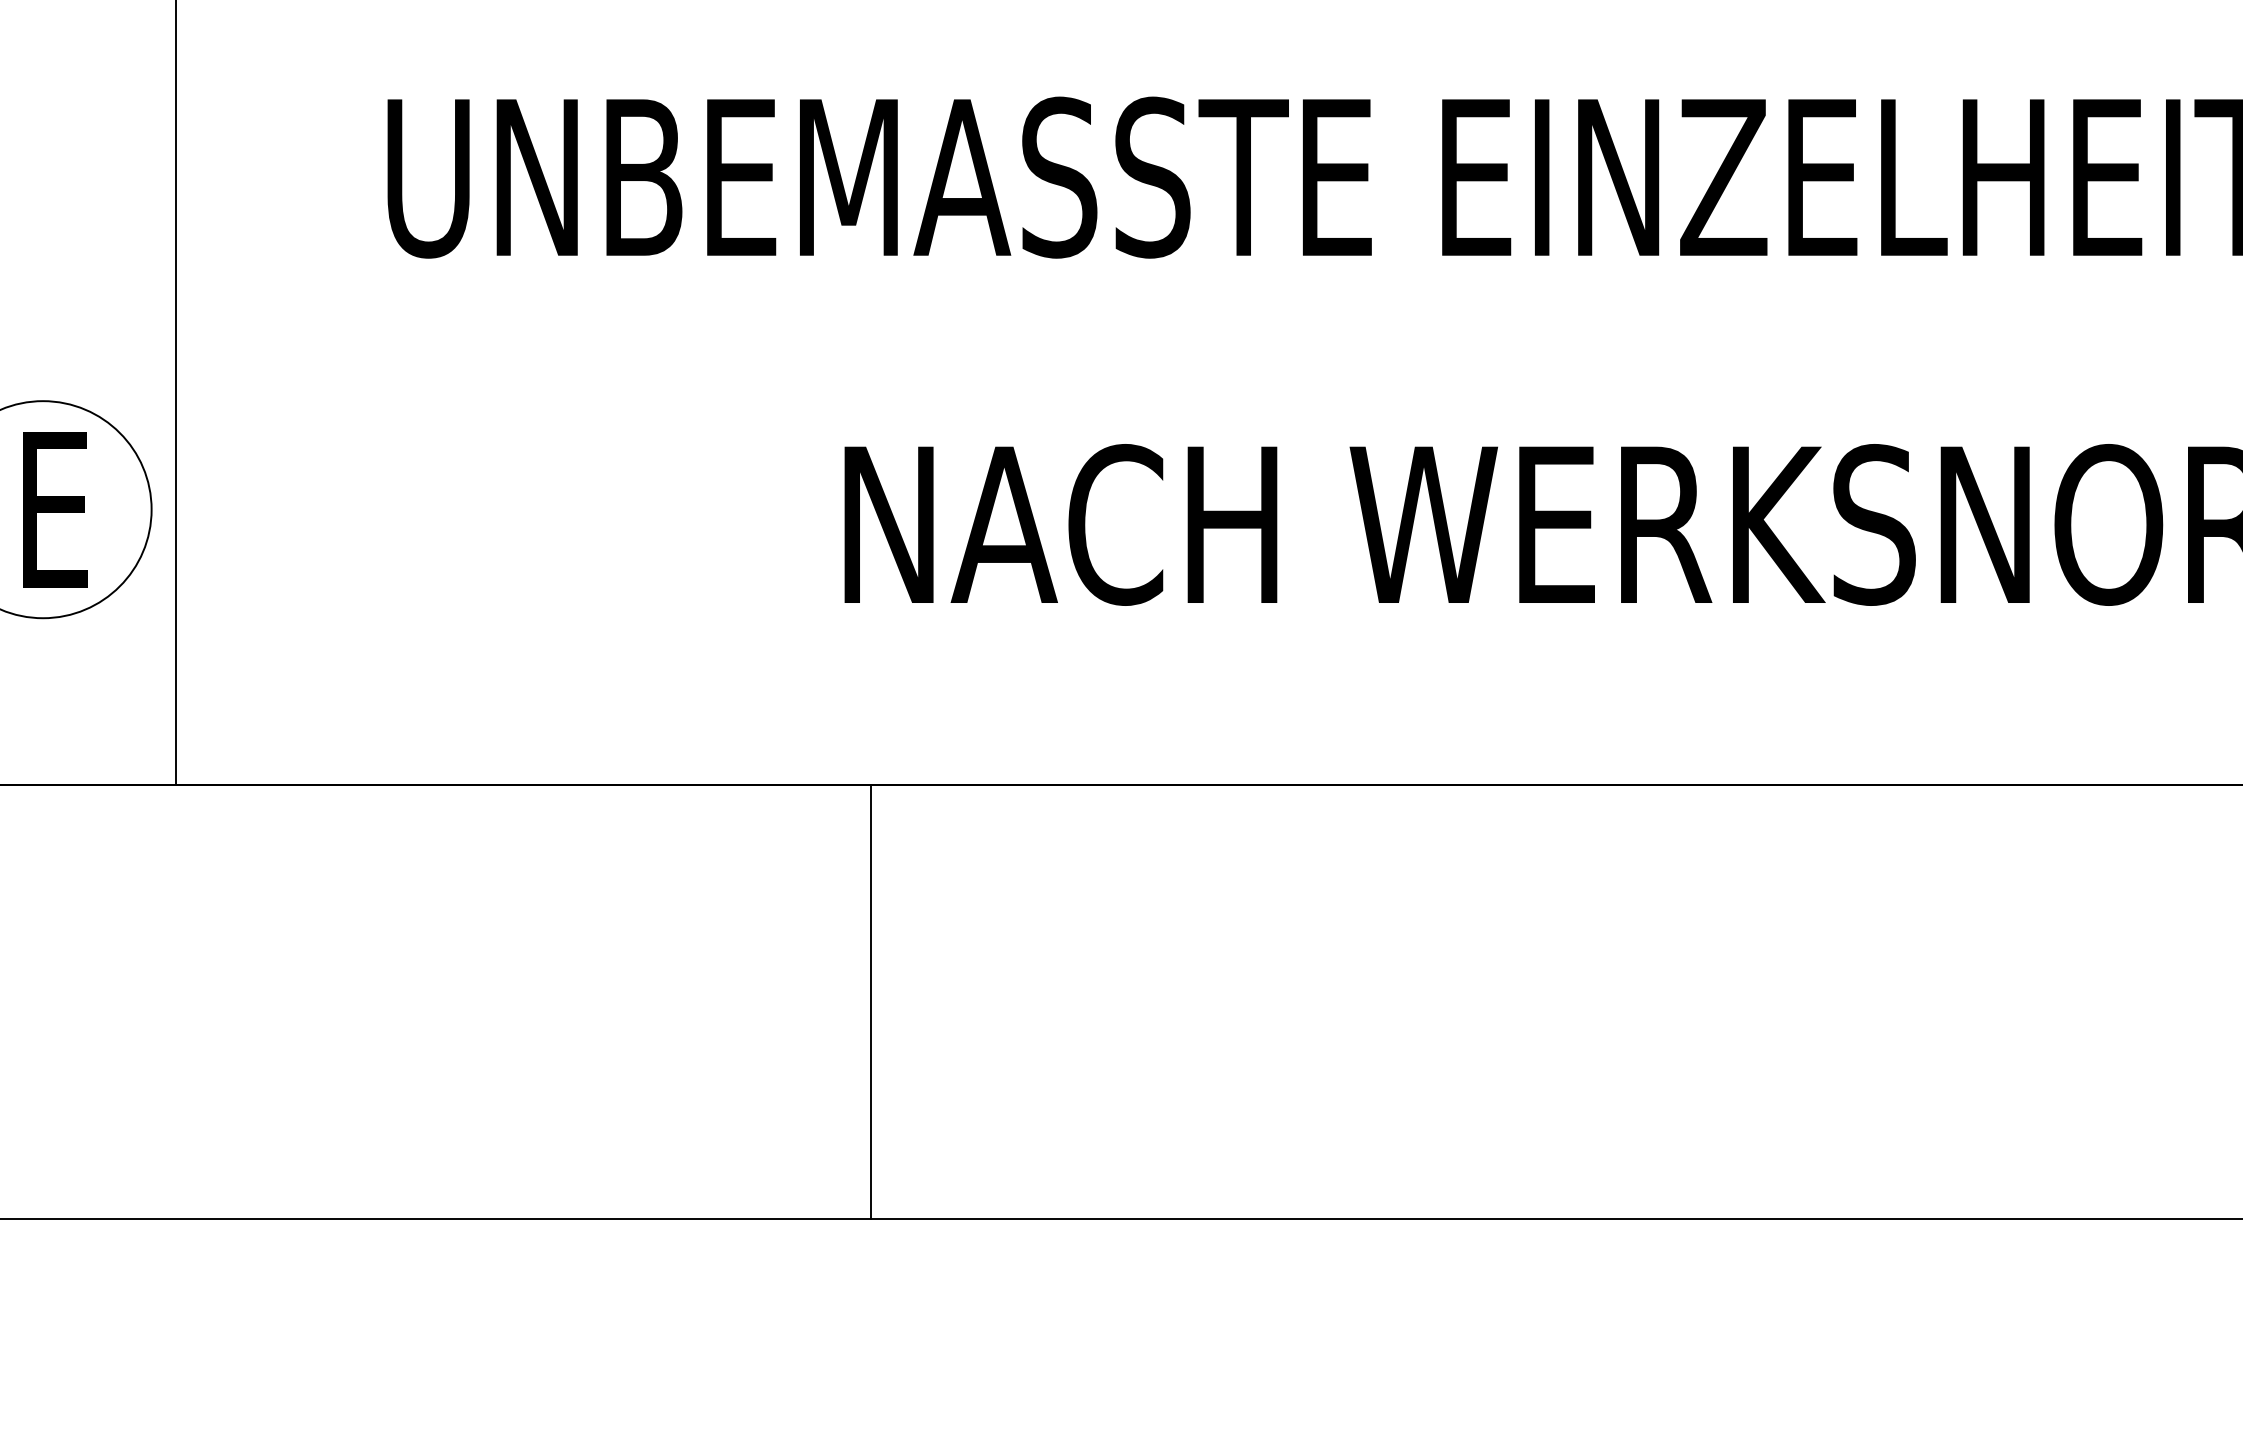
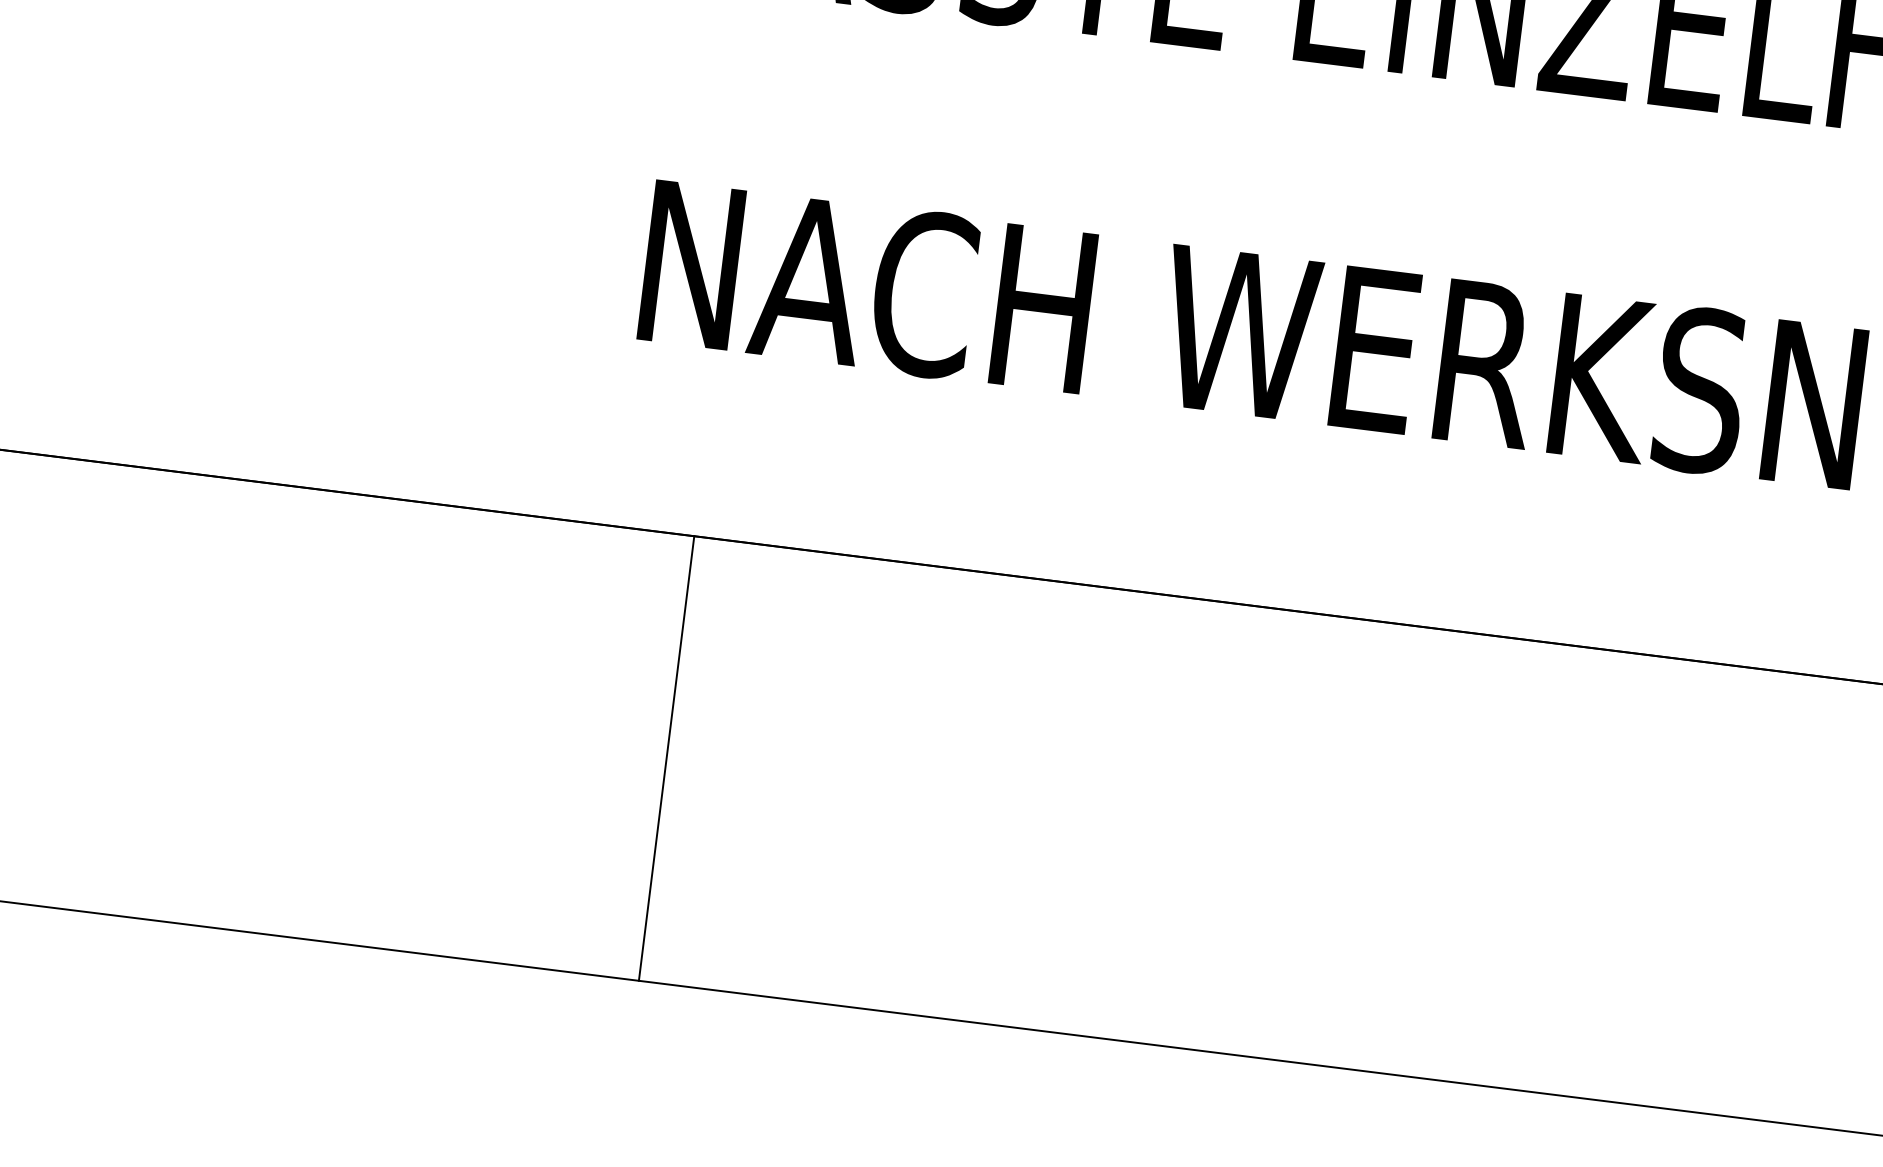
line: (871, 1002) -> (667, 758), moved

